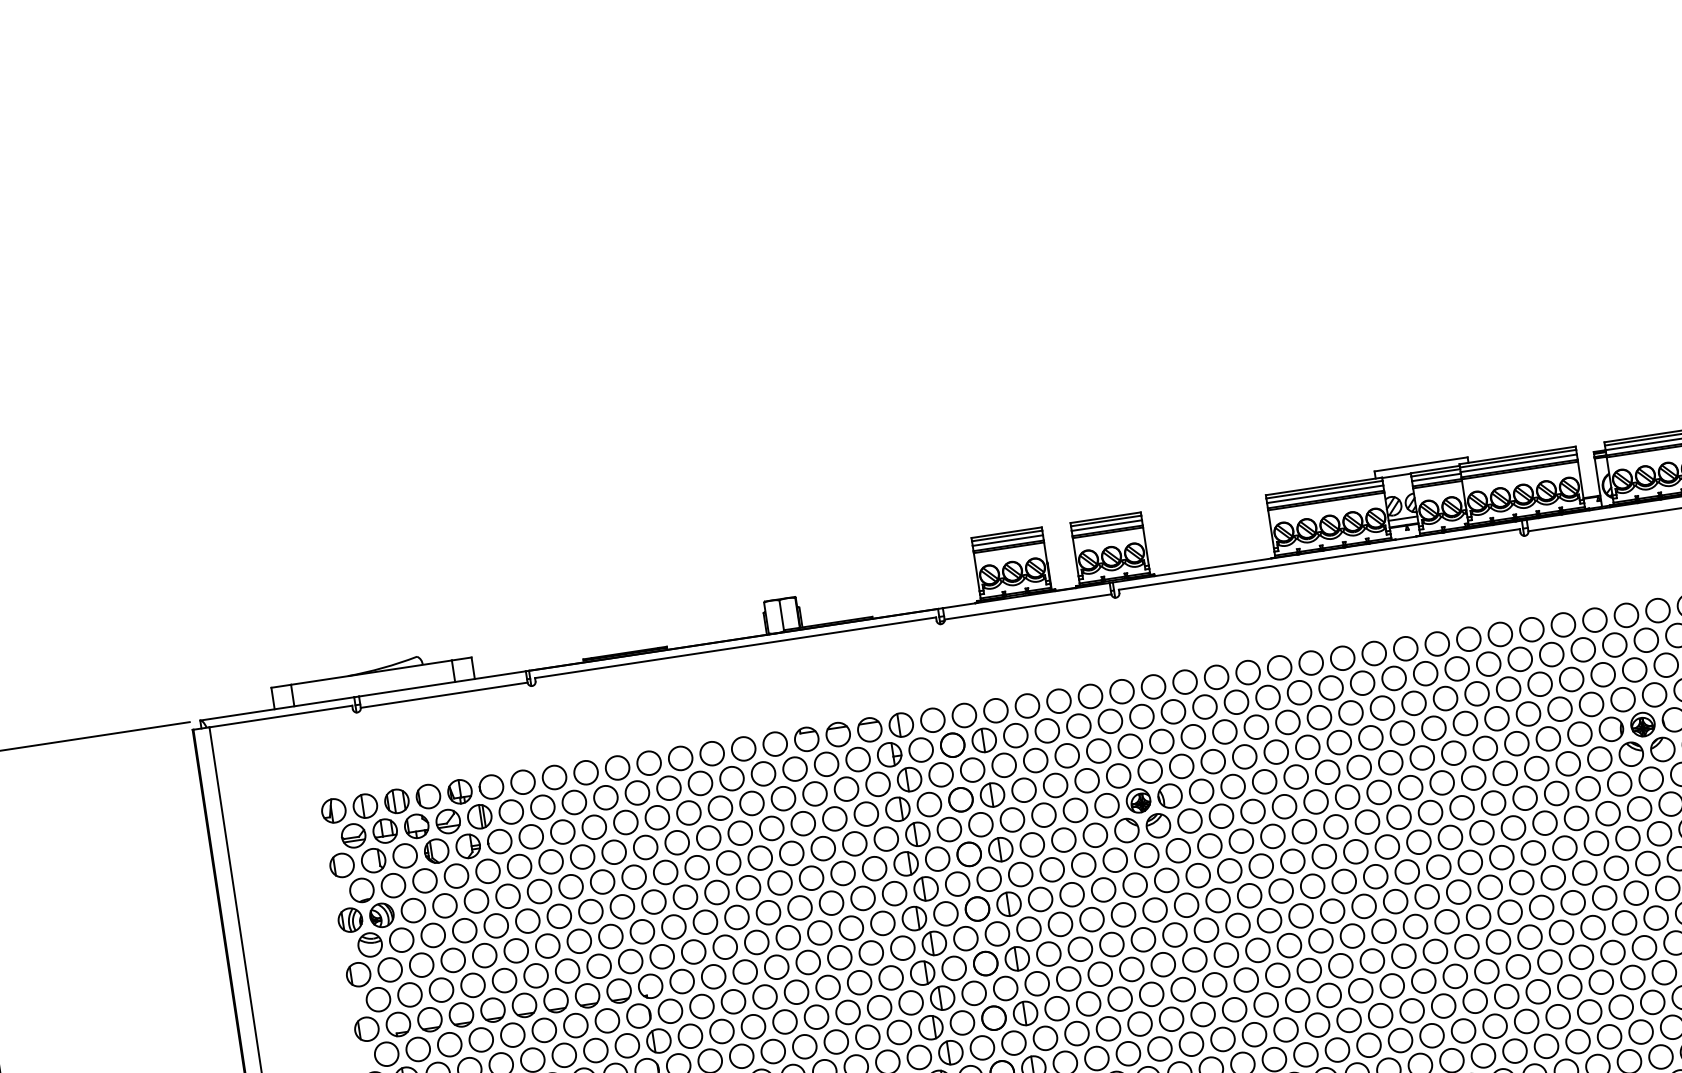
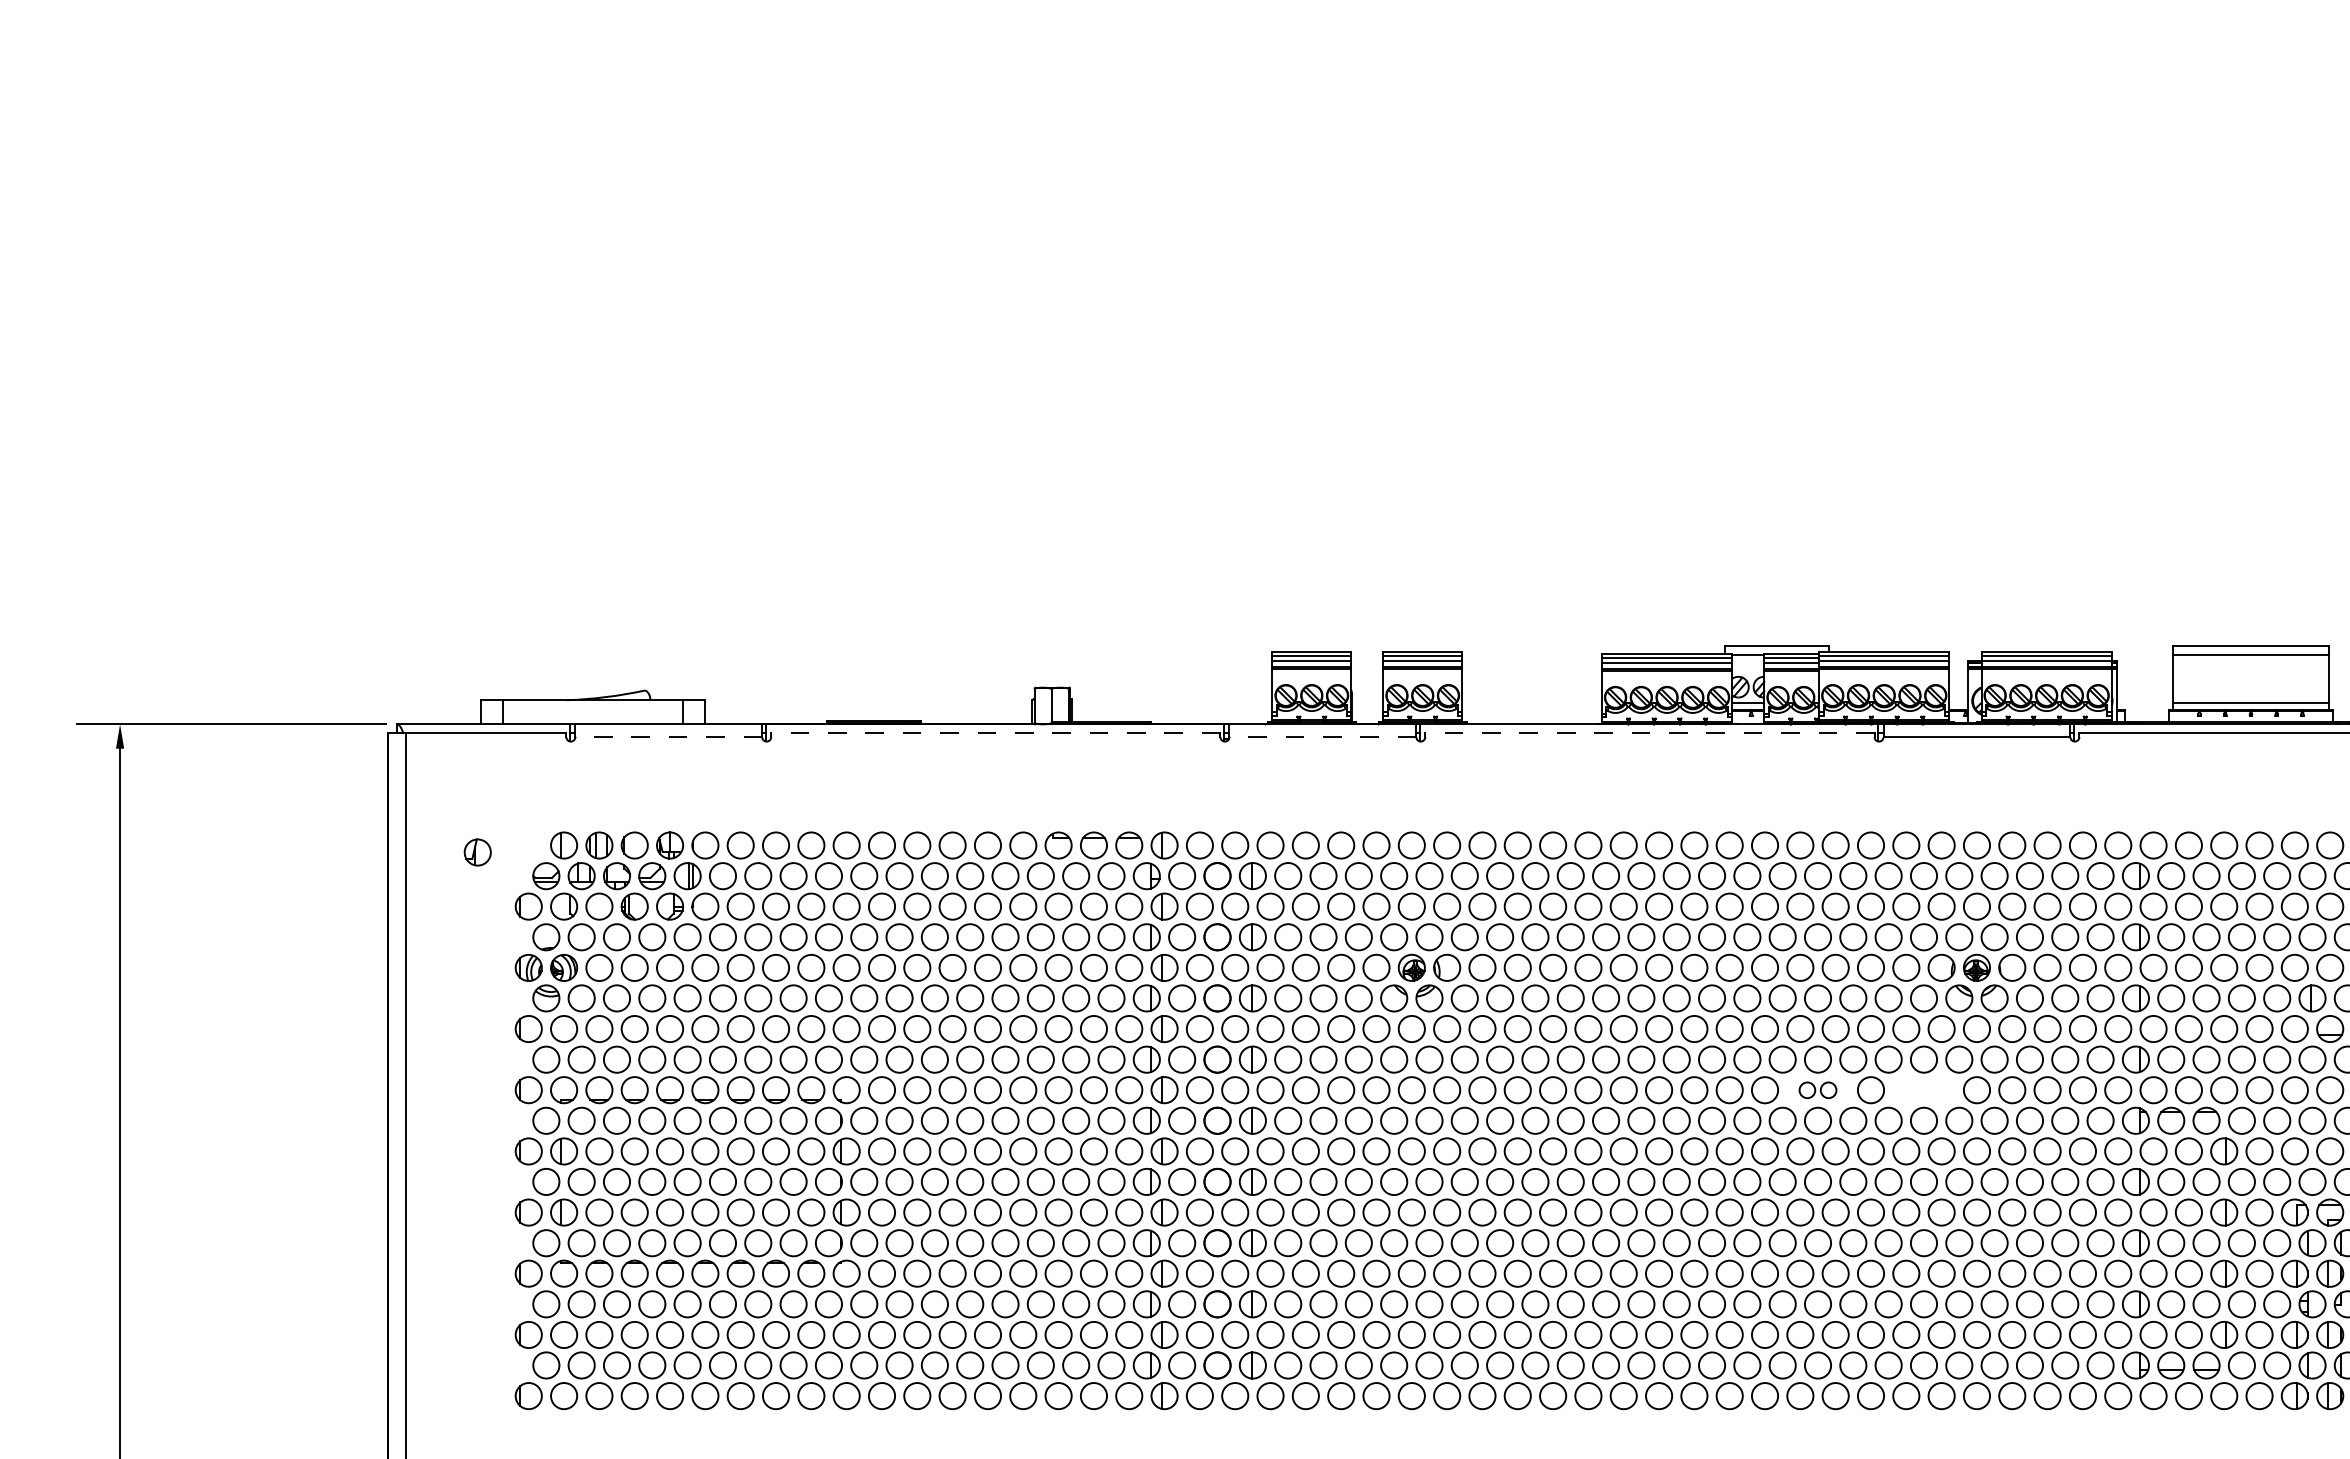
line: (1319, 559) -> (1649, 733), solid -> dashed
line: (1027, 607) -> (1322, 737), solid -> dashed
line: (735, 647) -> (995, 733), solid -> dashed
line: (444, 695) -> (668, 737), solid -> dashed
part: (333, 810) -> (477, 852), moved
part: (1611, 841) -> (1923, 1090), removed
part: (1517, 855) -> (1817, 1090), size x0.6

